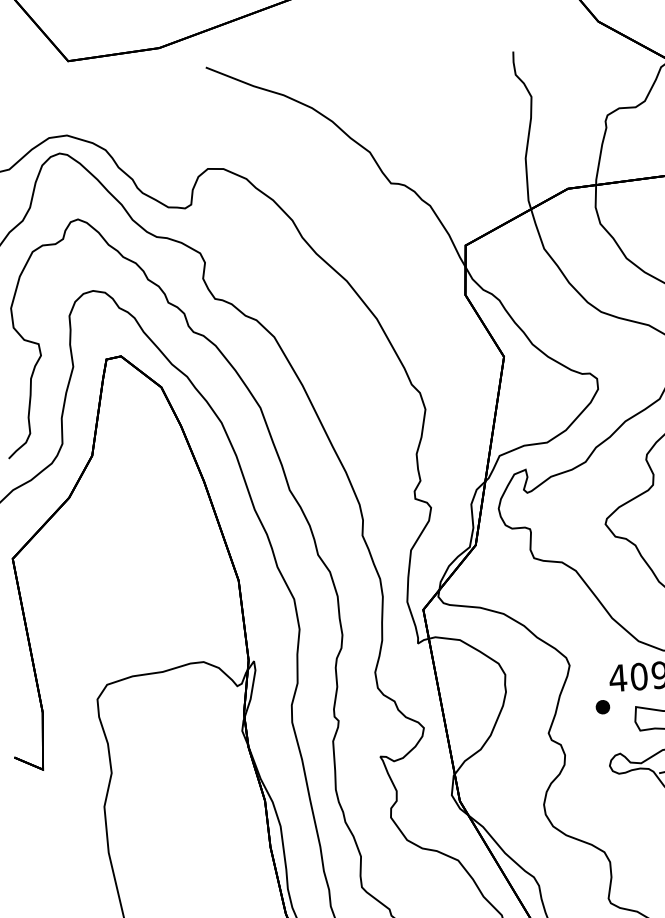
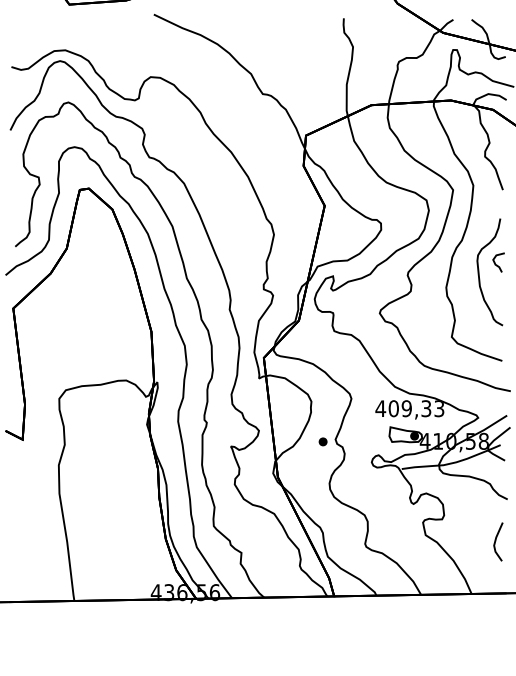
part: (601, 706) -> (322, 441), moved

